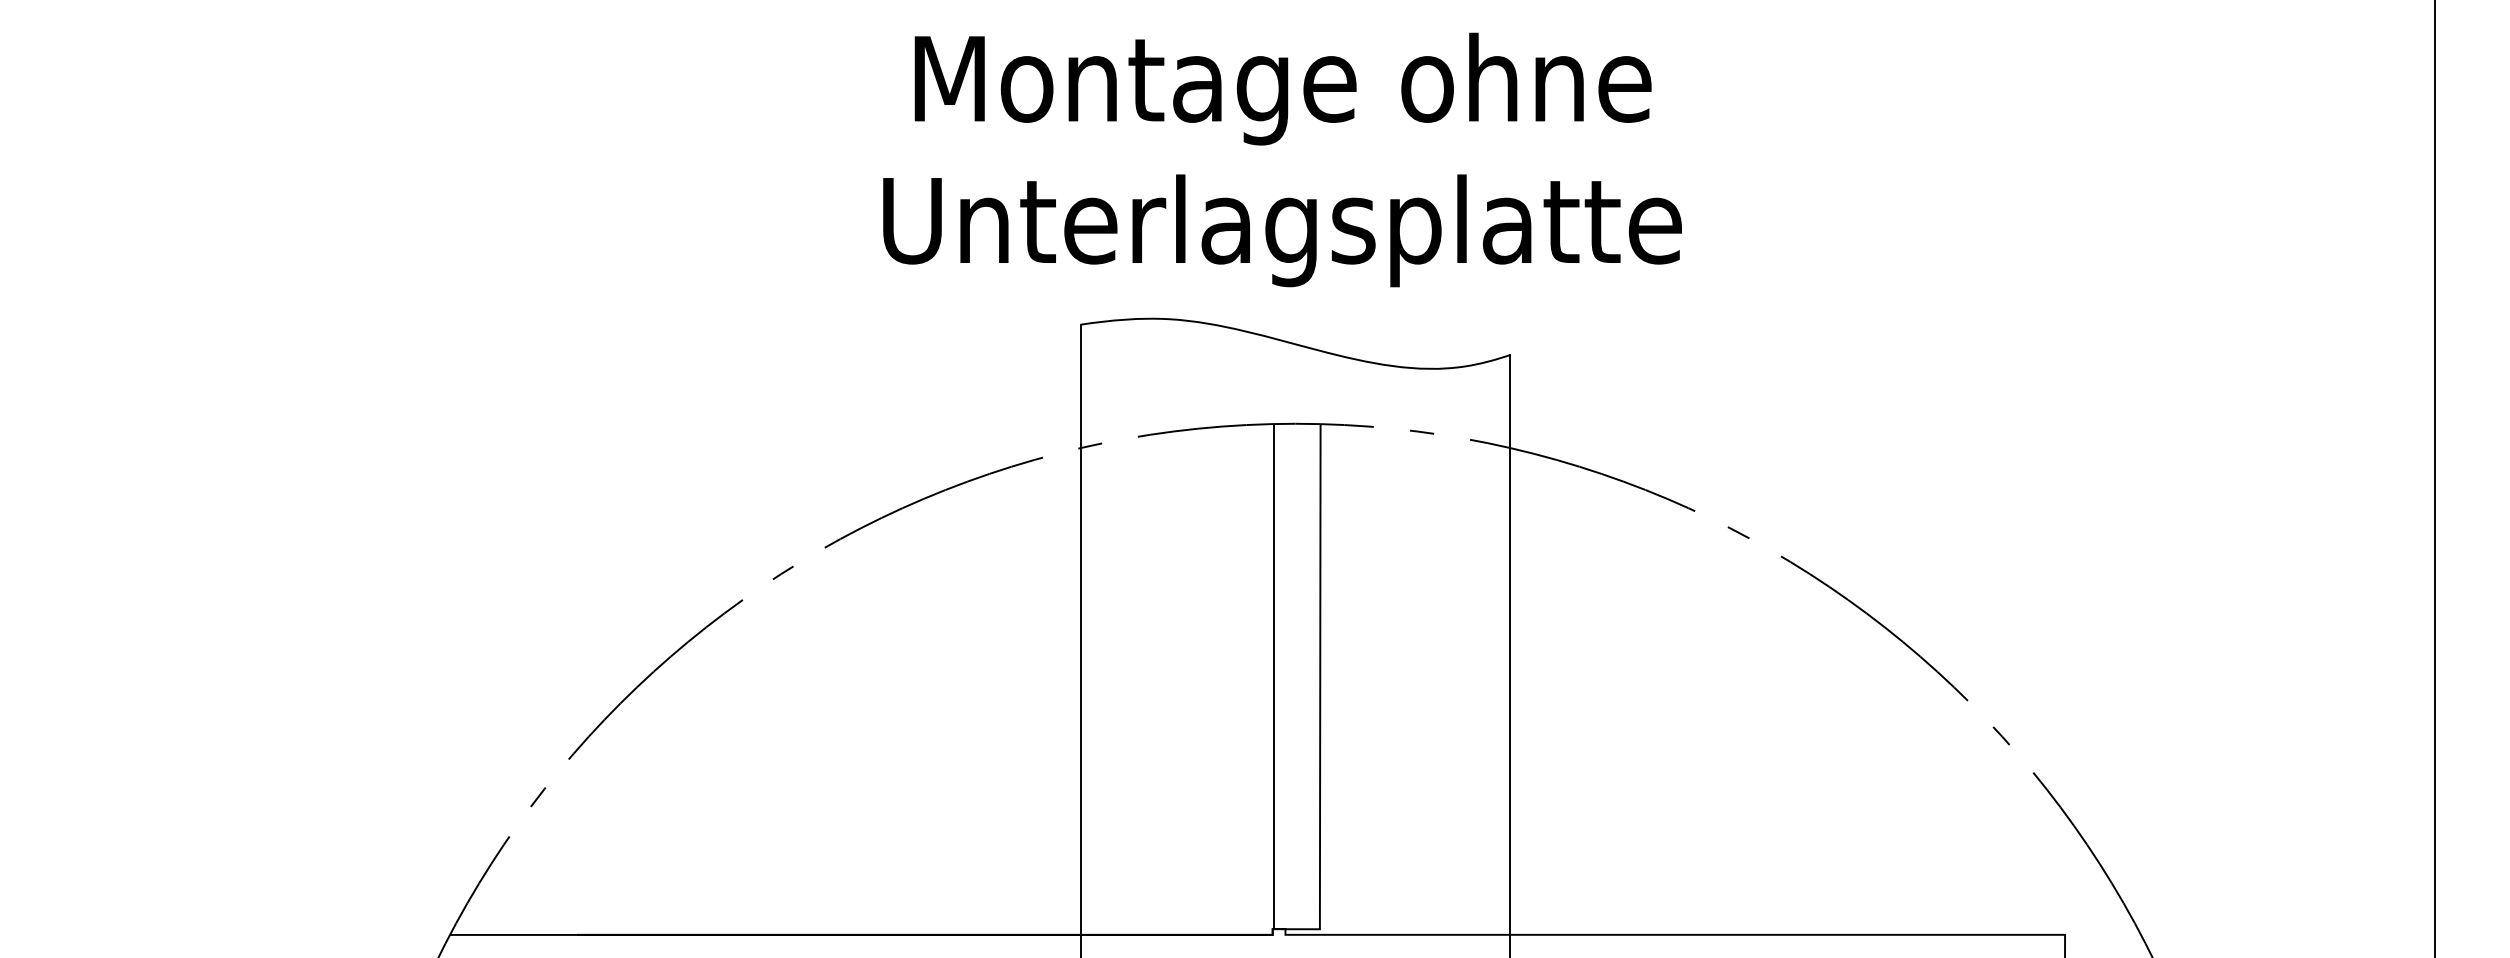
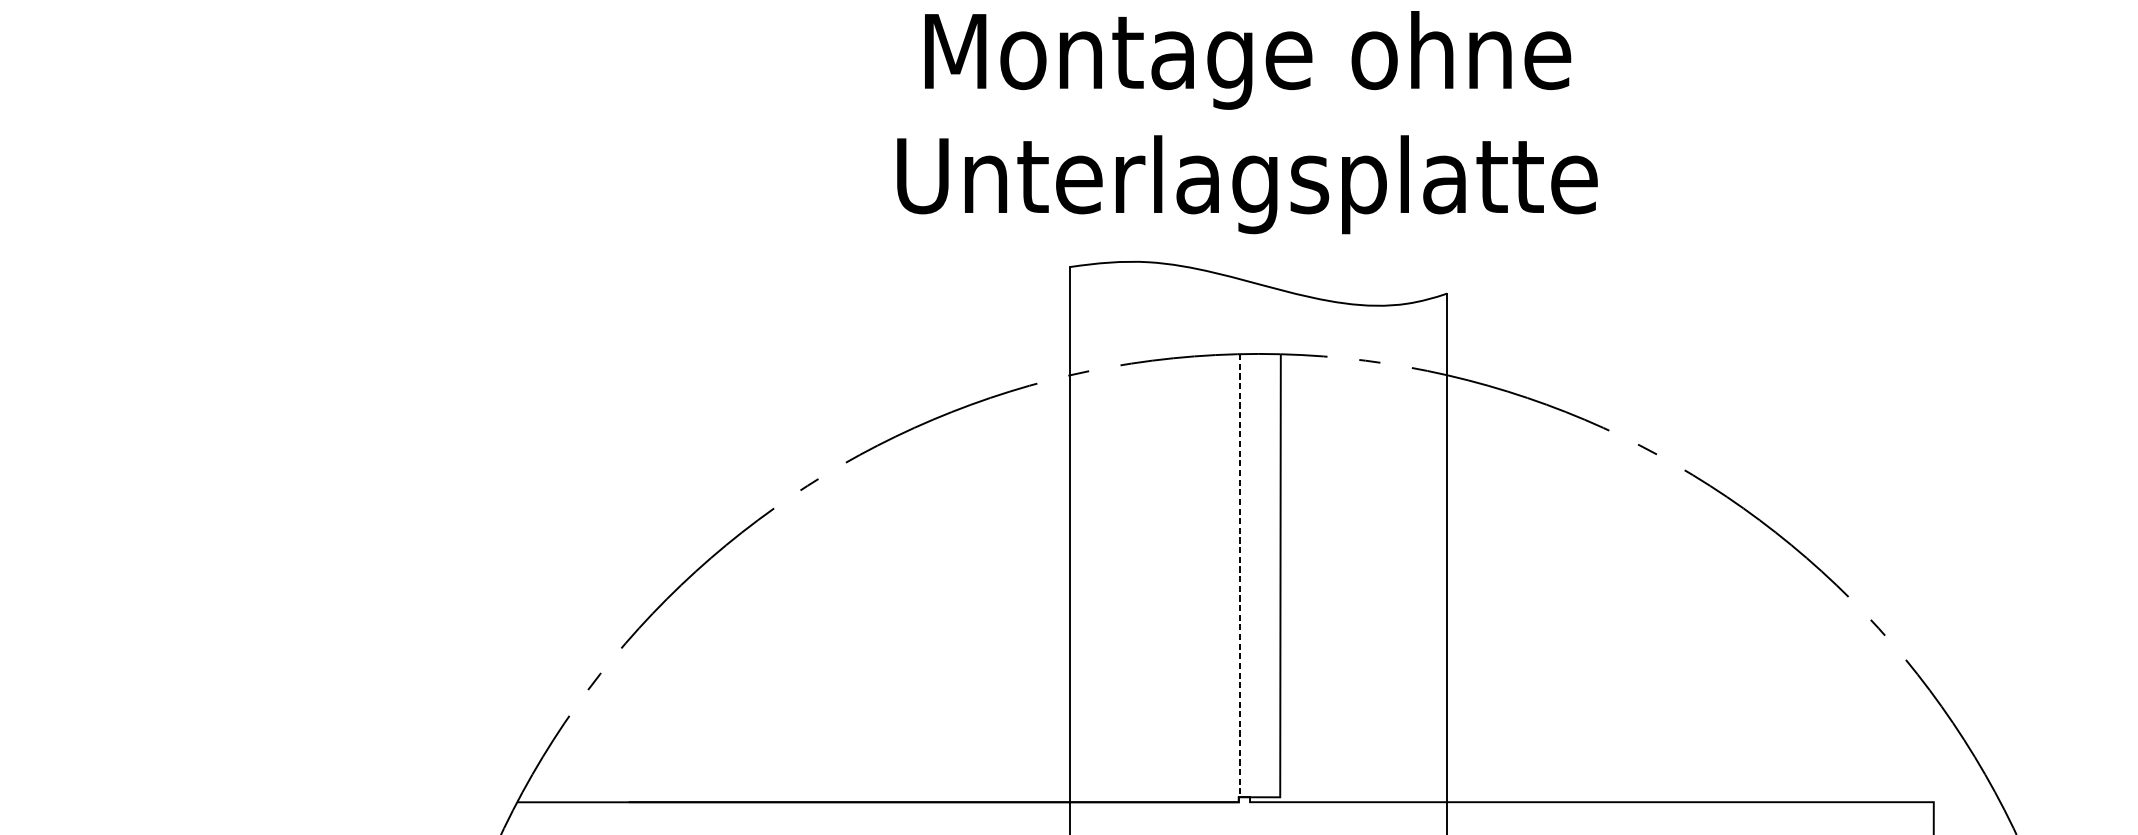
line: (1273, 676) -> (1239, 575), solid -> dashed

